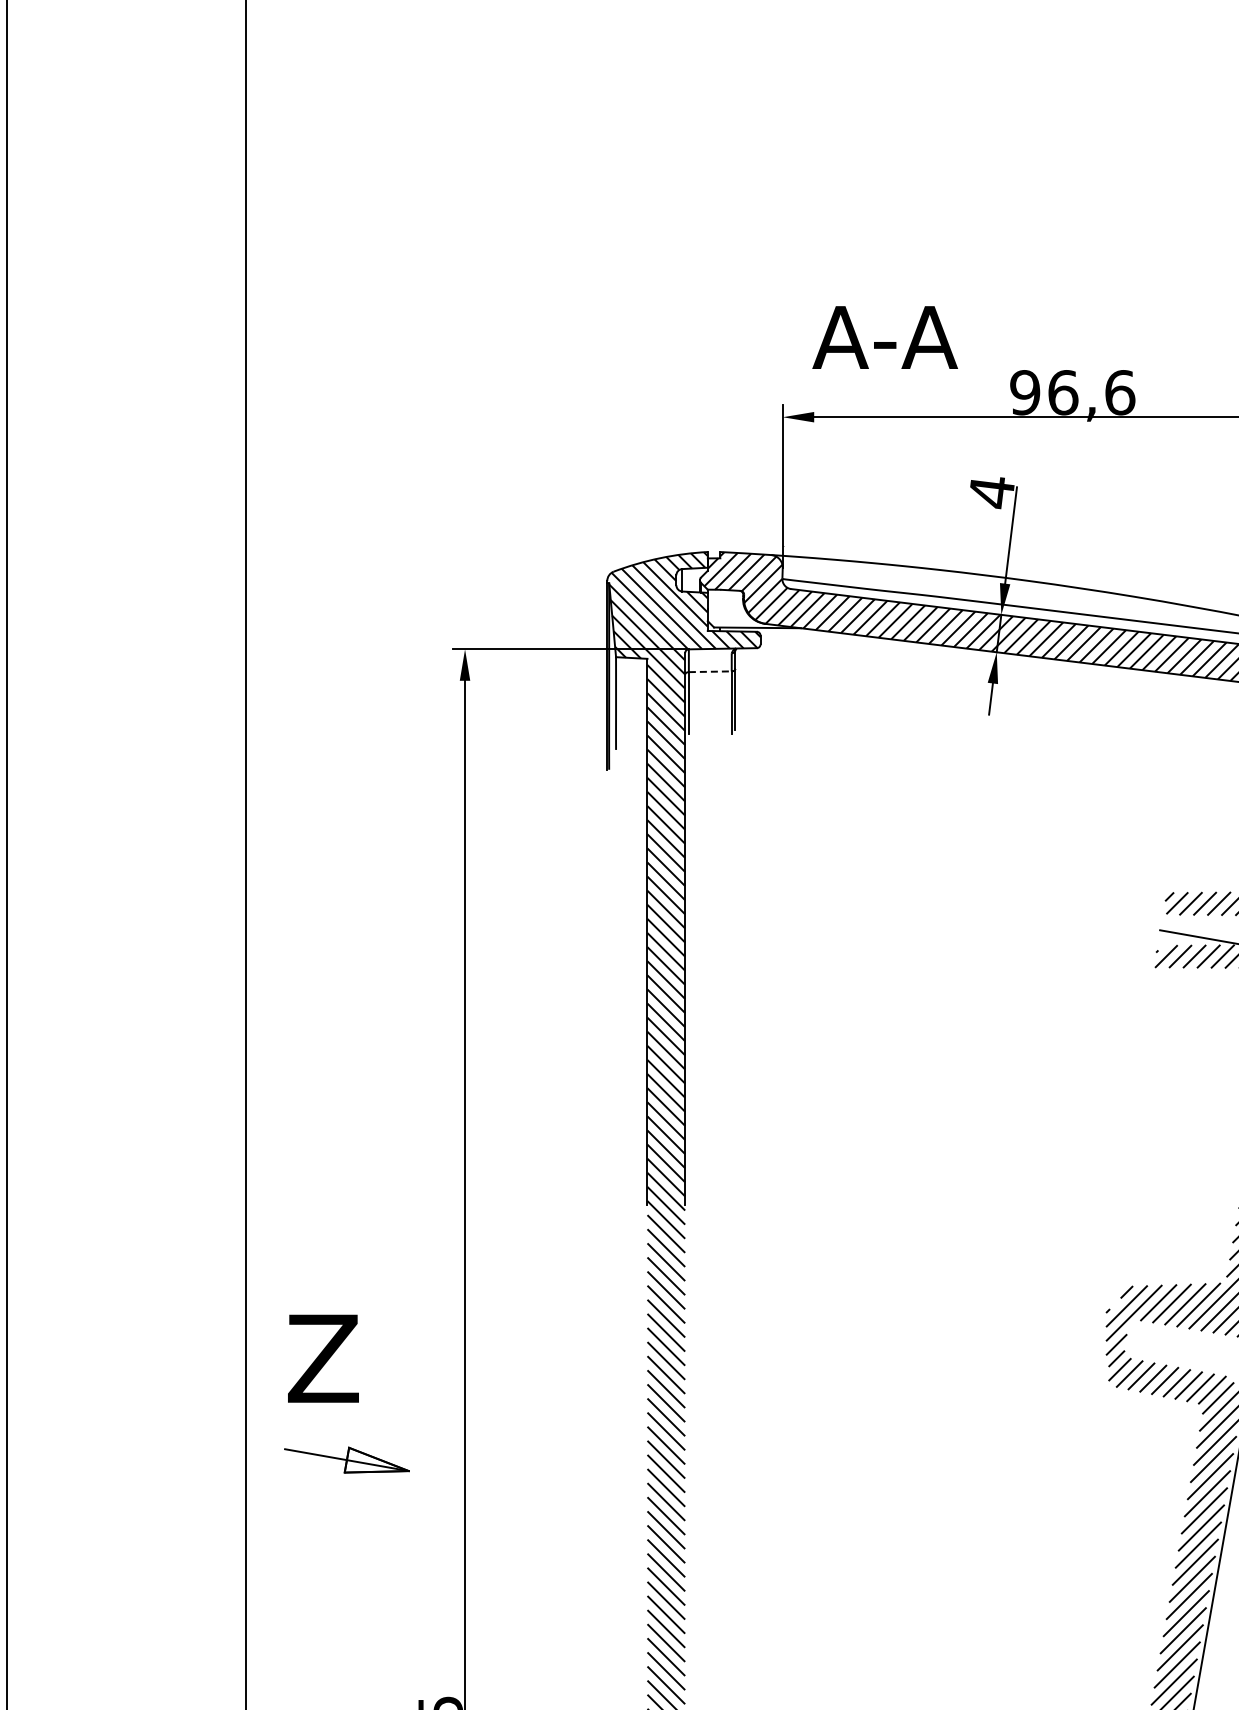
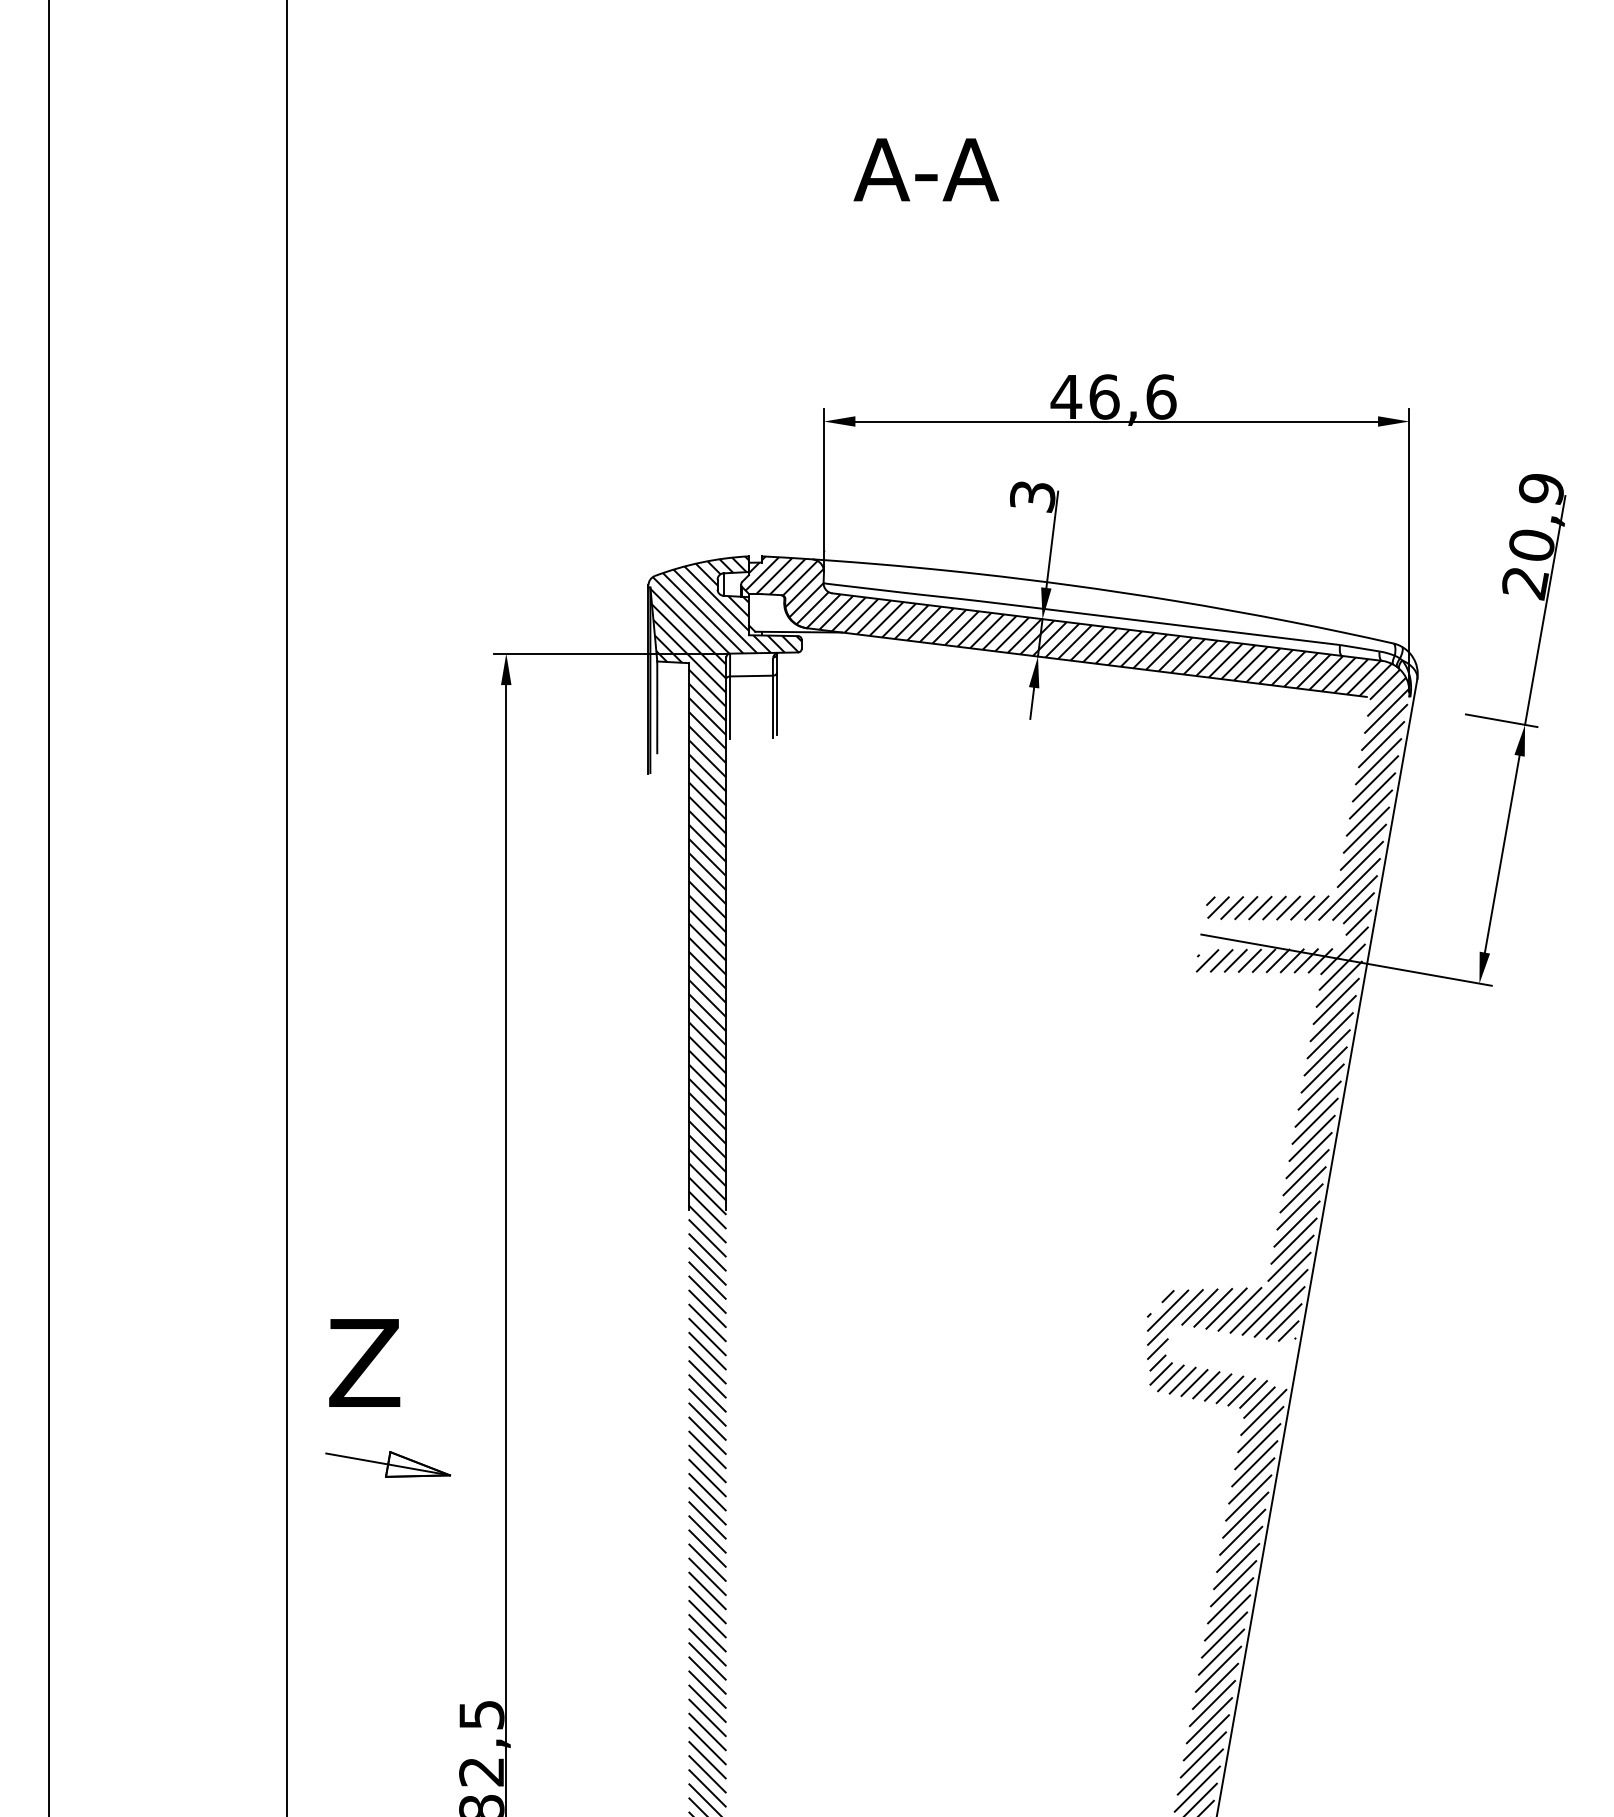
text: (885, 337) -> (926, 169), moved
text: (1025, 392) -> (1066, 396), 96,6 -> 46,6
text: (991, 493) -> (1032, 497), 4 -> 3
line: (711, 672) -> (752, 676), dashed -> solid

